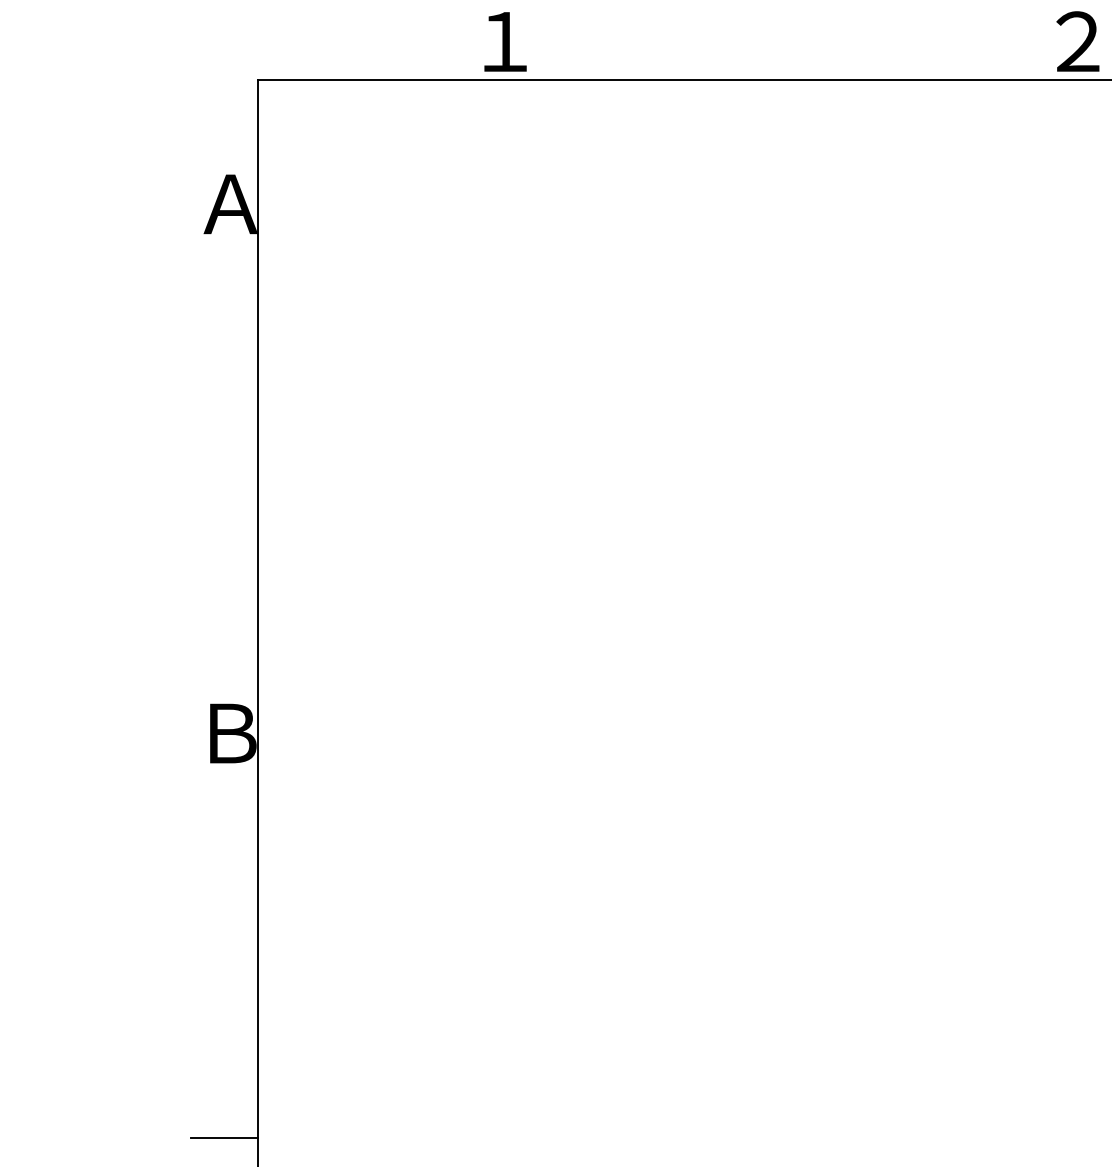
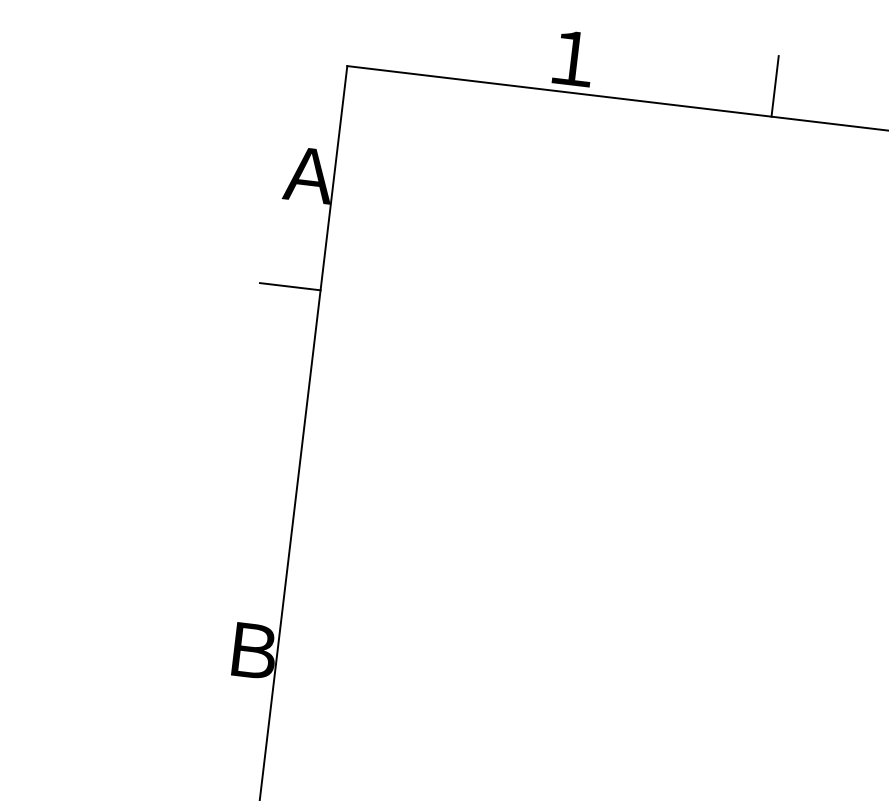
line: (730, 45) -> (775, 85), added
line: (224, 329) -> (290, 286), added

